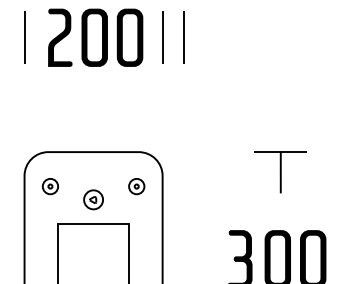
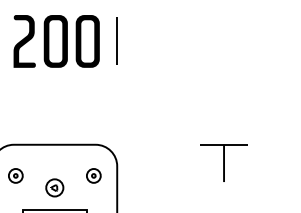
line: (183, 37) -> (136, 41), removed

